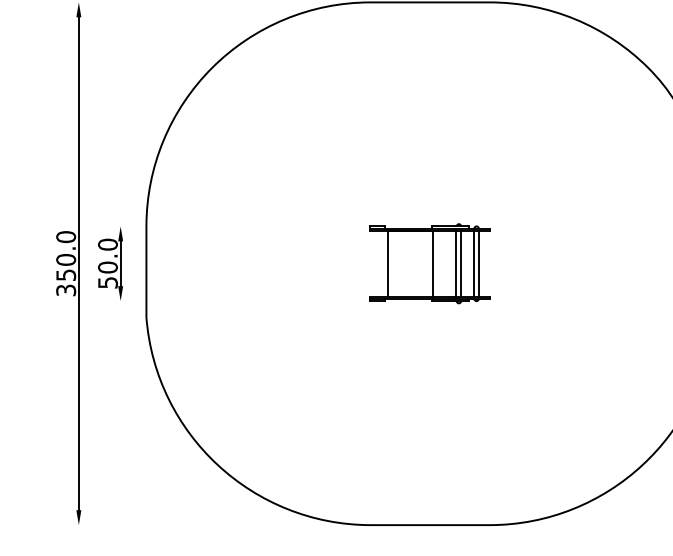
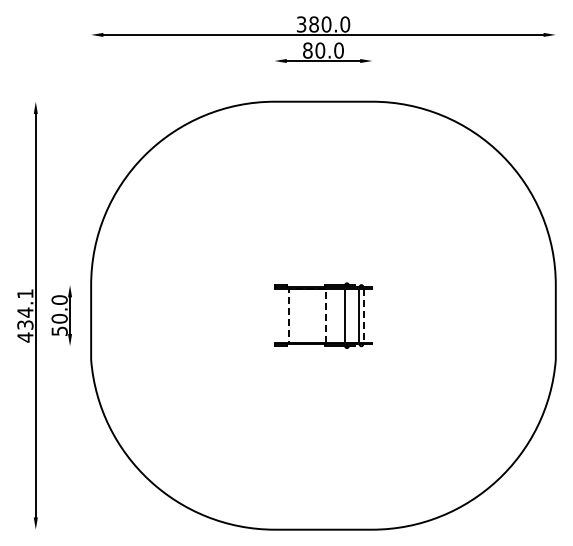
line: (410, 230) -> (307, 288), solid -> dashed
text: (66, 263) -> (25, 315), 350.0 -> 434.1
line: (461, 263) -> (349, 315), removed
line: (479, 263) -> (363, 315), solid -> dashed

